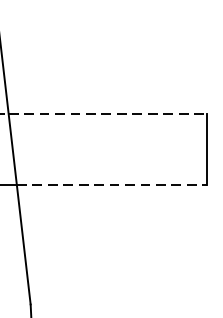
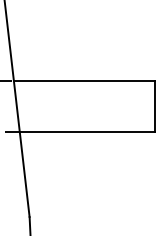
line: (107, 114) -> (84, 81), dashed -> solid
line: (112, 185) -> (87, 132), dashed -> solid

